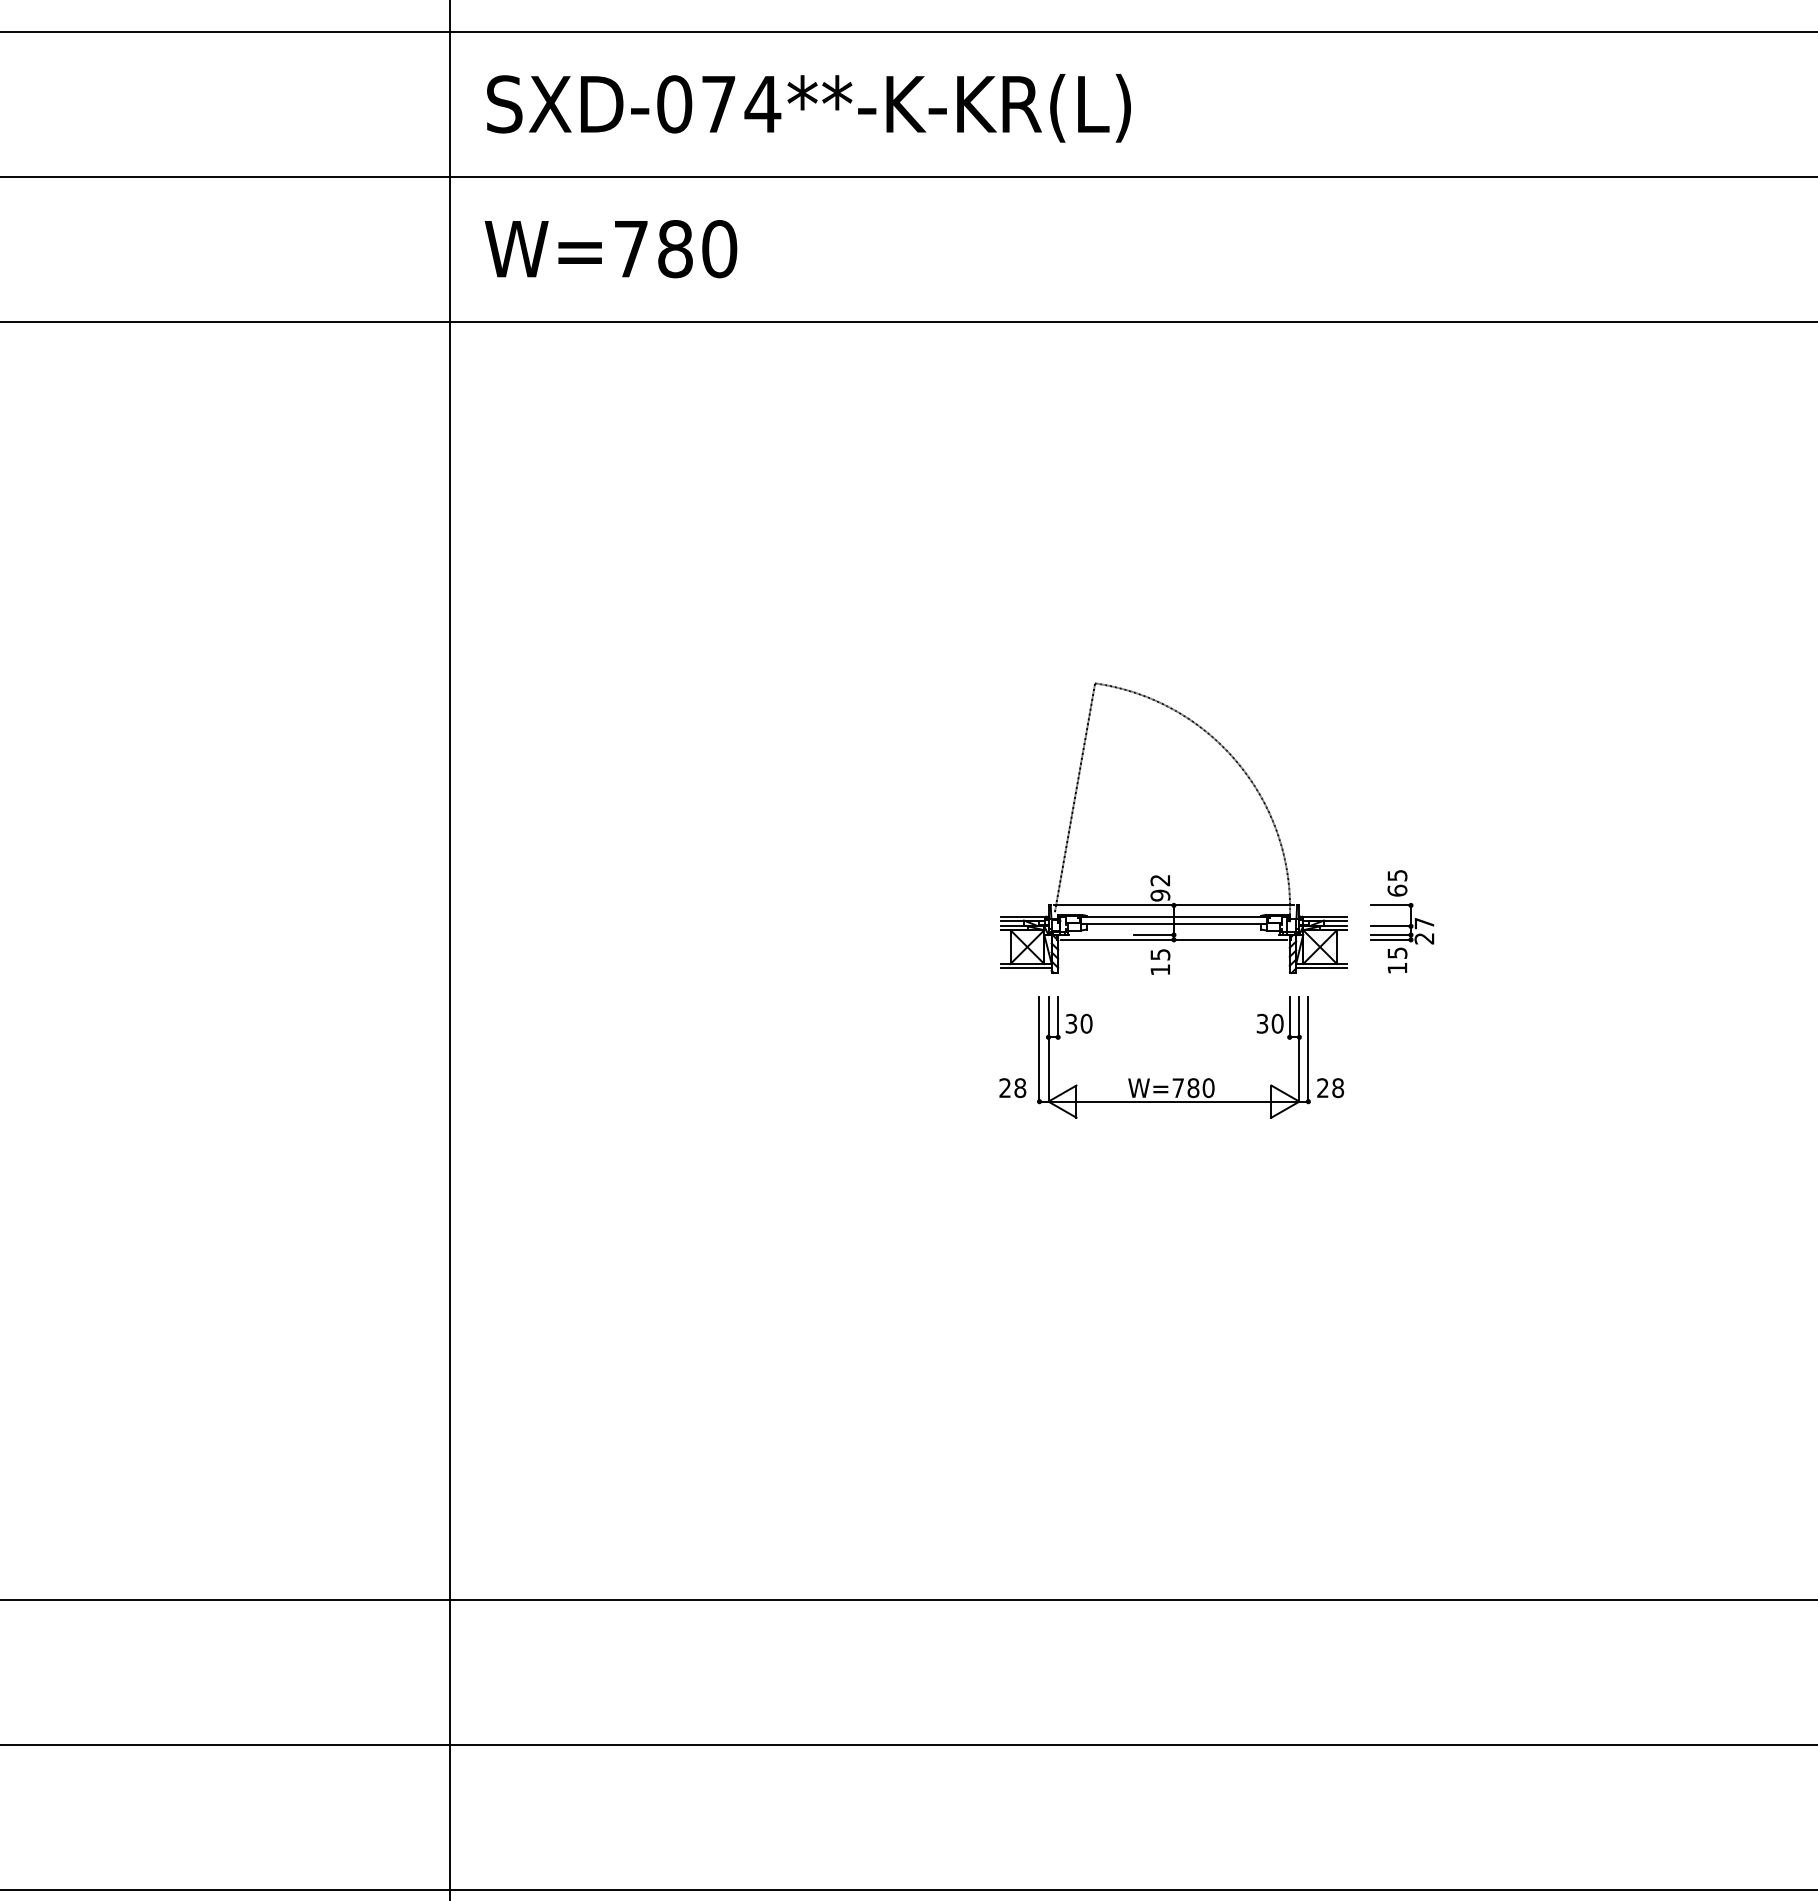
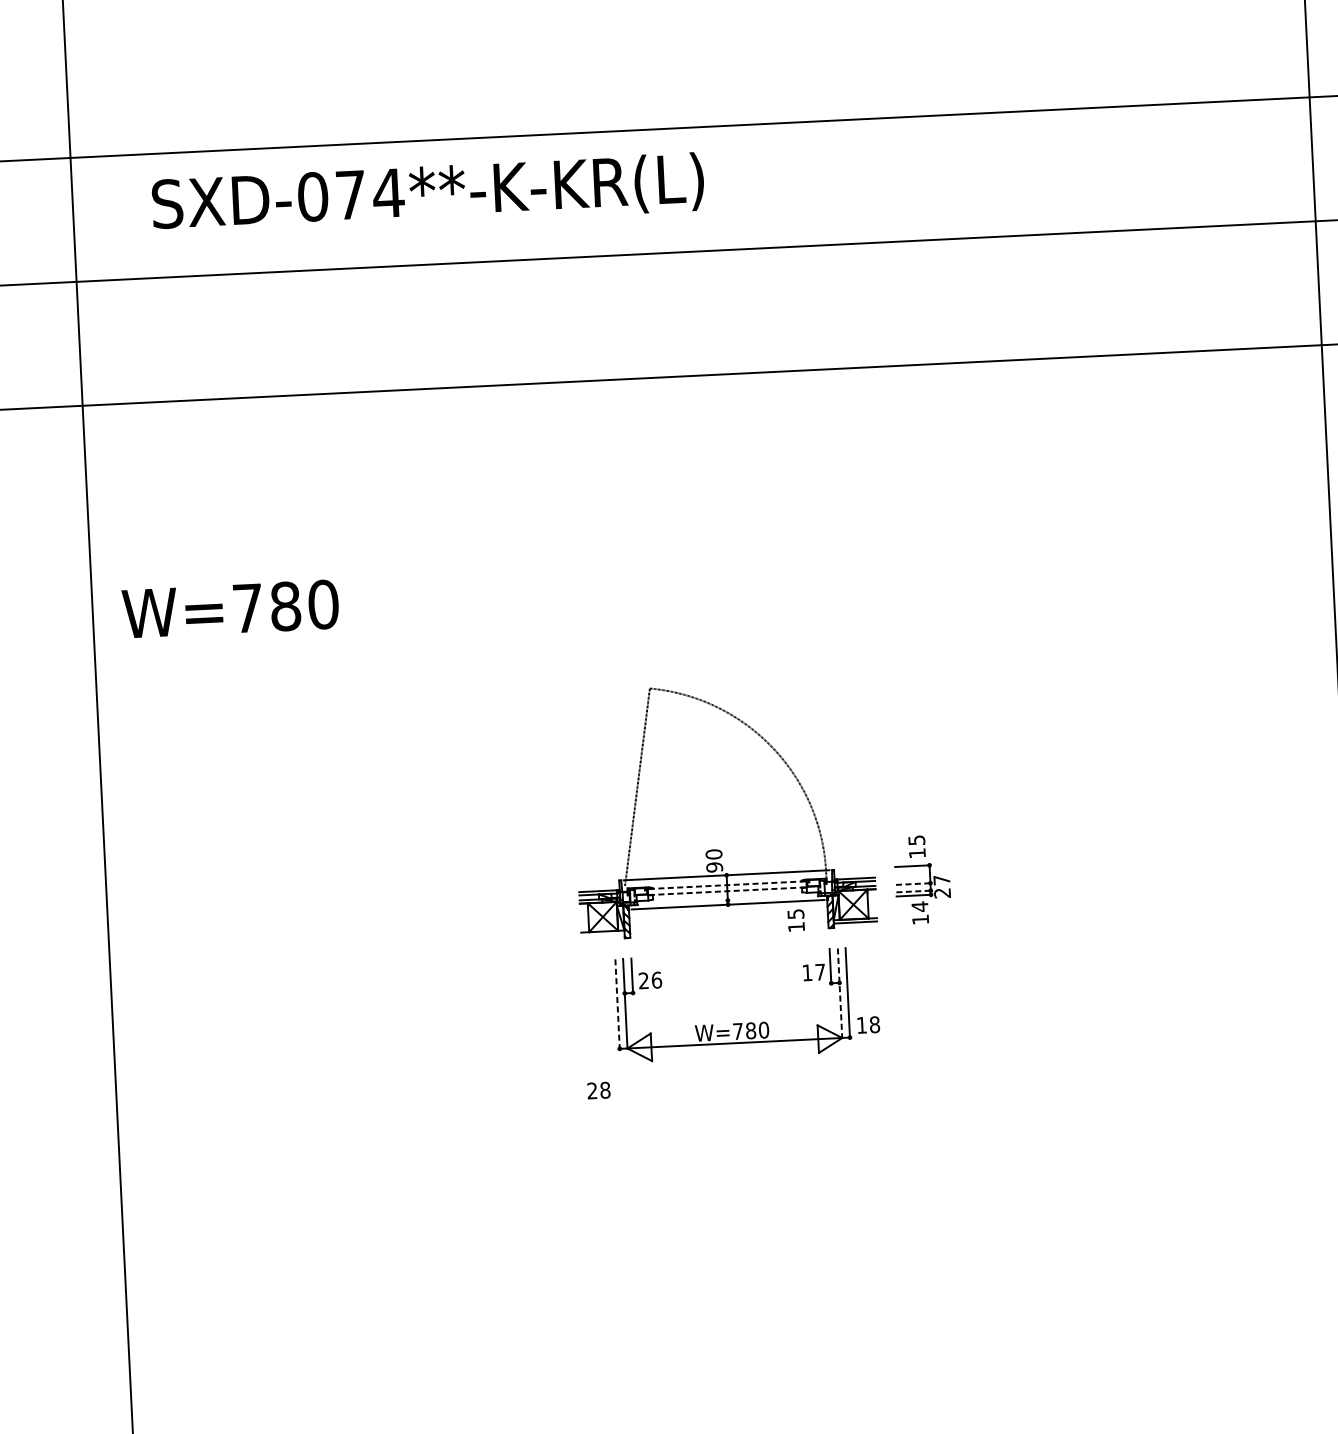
text: (808, 108) -> (427, 194), moved
text: (610, 249) -> (230, 609), moved
text: (1160, 880) -> (714, 854), 92 -> 90
text: (1397, 890) -> (917, 853), 65 -> 15
line: (1174, 917) -> (727, 885), solid -> dashed
line: (1173, 924) -> (727, 891), solid -> dashed
line: (1391, 926) -> (913, 884), solid -> dashed
line: (1153, 935) -> (710, 901), removed
line: (1391, 935) -> (914, 891), solid -> dashed
text: (1397, 953) -> (920, 907), 15 -> 14
text: (1160, 961) -> (796, 919), moved
line: (1026, 967) -> (603, 934), removed
text: (1078, 1023) -> (649, 980), 30 -> 26
text: (1269, 1023) -> (813, 972), 30 -> 17
line: (1039, 1049) -> (617, 1004), solid -> dashed
line: (1299, 1049) -> (840, 993), solid -> dashed
text: (1322, 1087) -> (861, 1024), 28 -> 18
text: (1012, 1088) -> (598, 1090), moved

